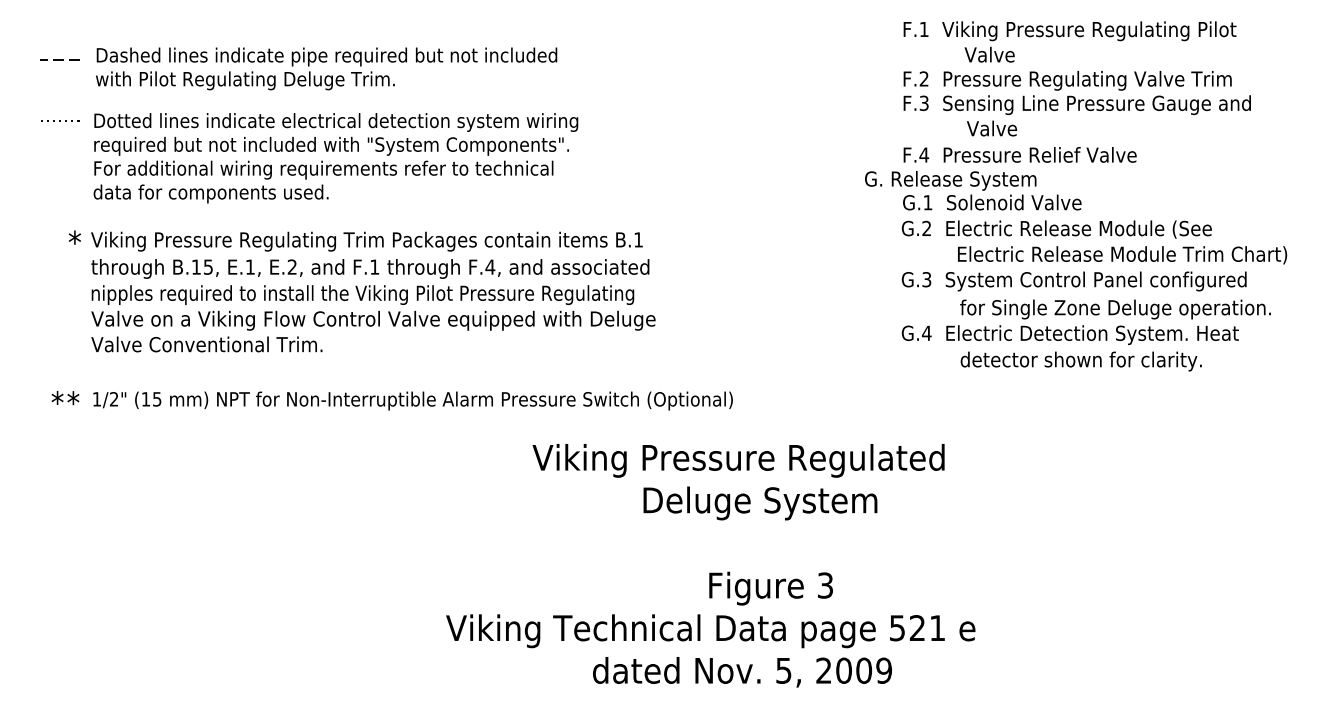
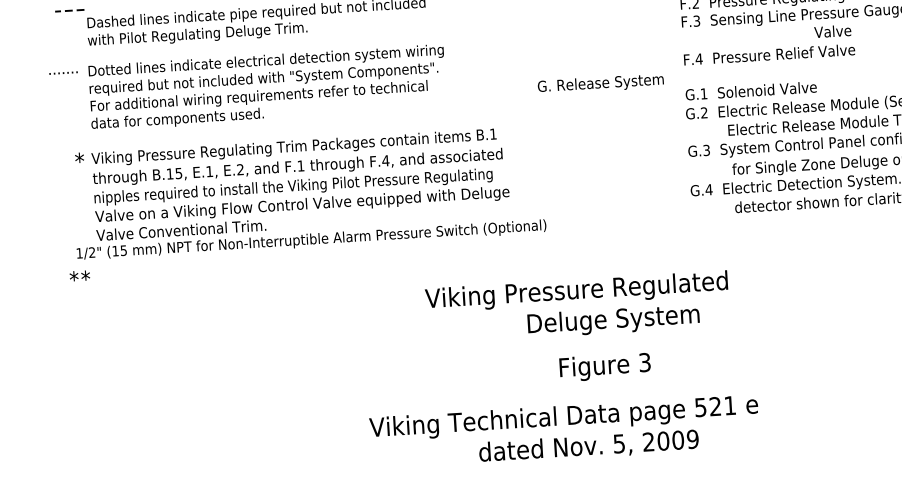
line: (59, 59) -> (69, 10), moved
text: (991, 128) -> (832, 31), moved
text: (950, 180) -> (600, 83), moved
text: (412, 400) -> (311, 240), moved
text: (760, 503) -> (613, 320), moved
text: (770, 588) -> (604, 367), moved

